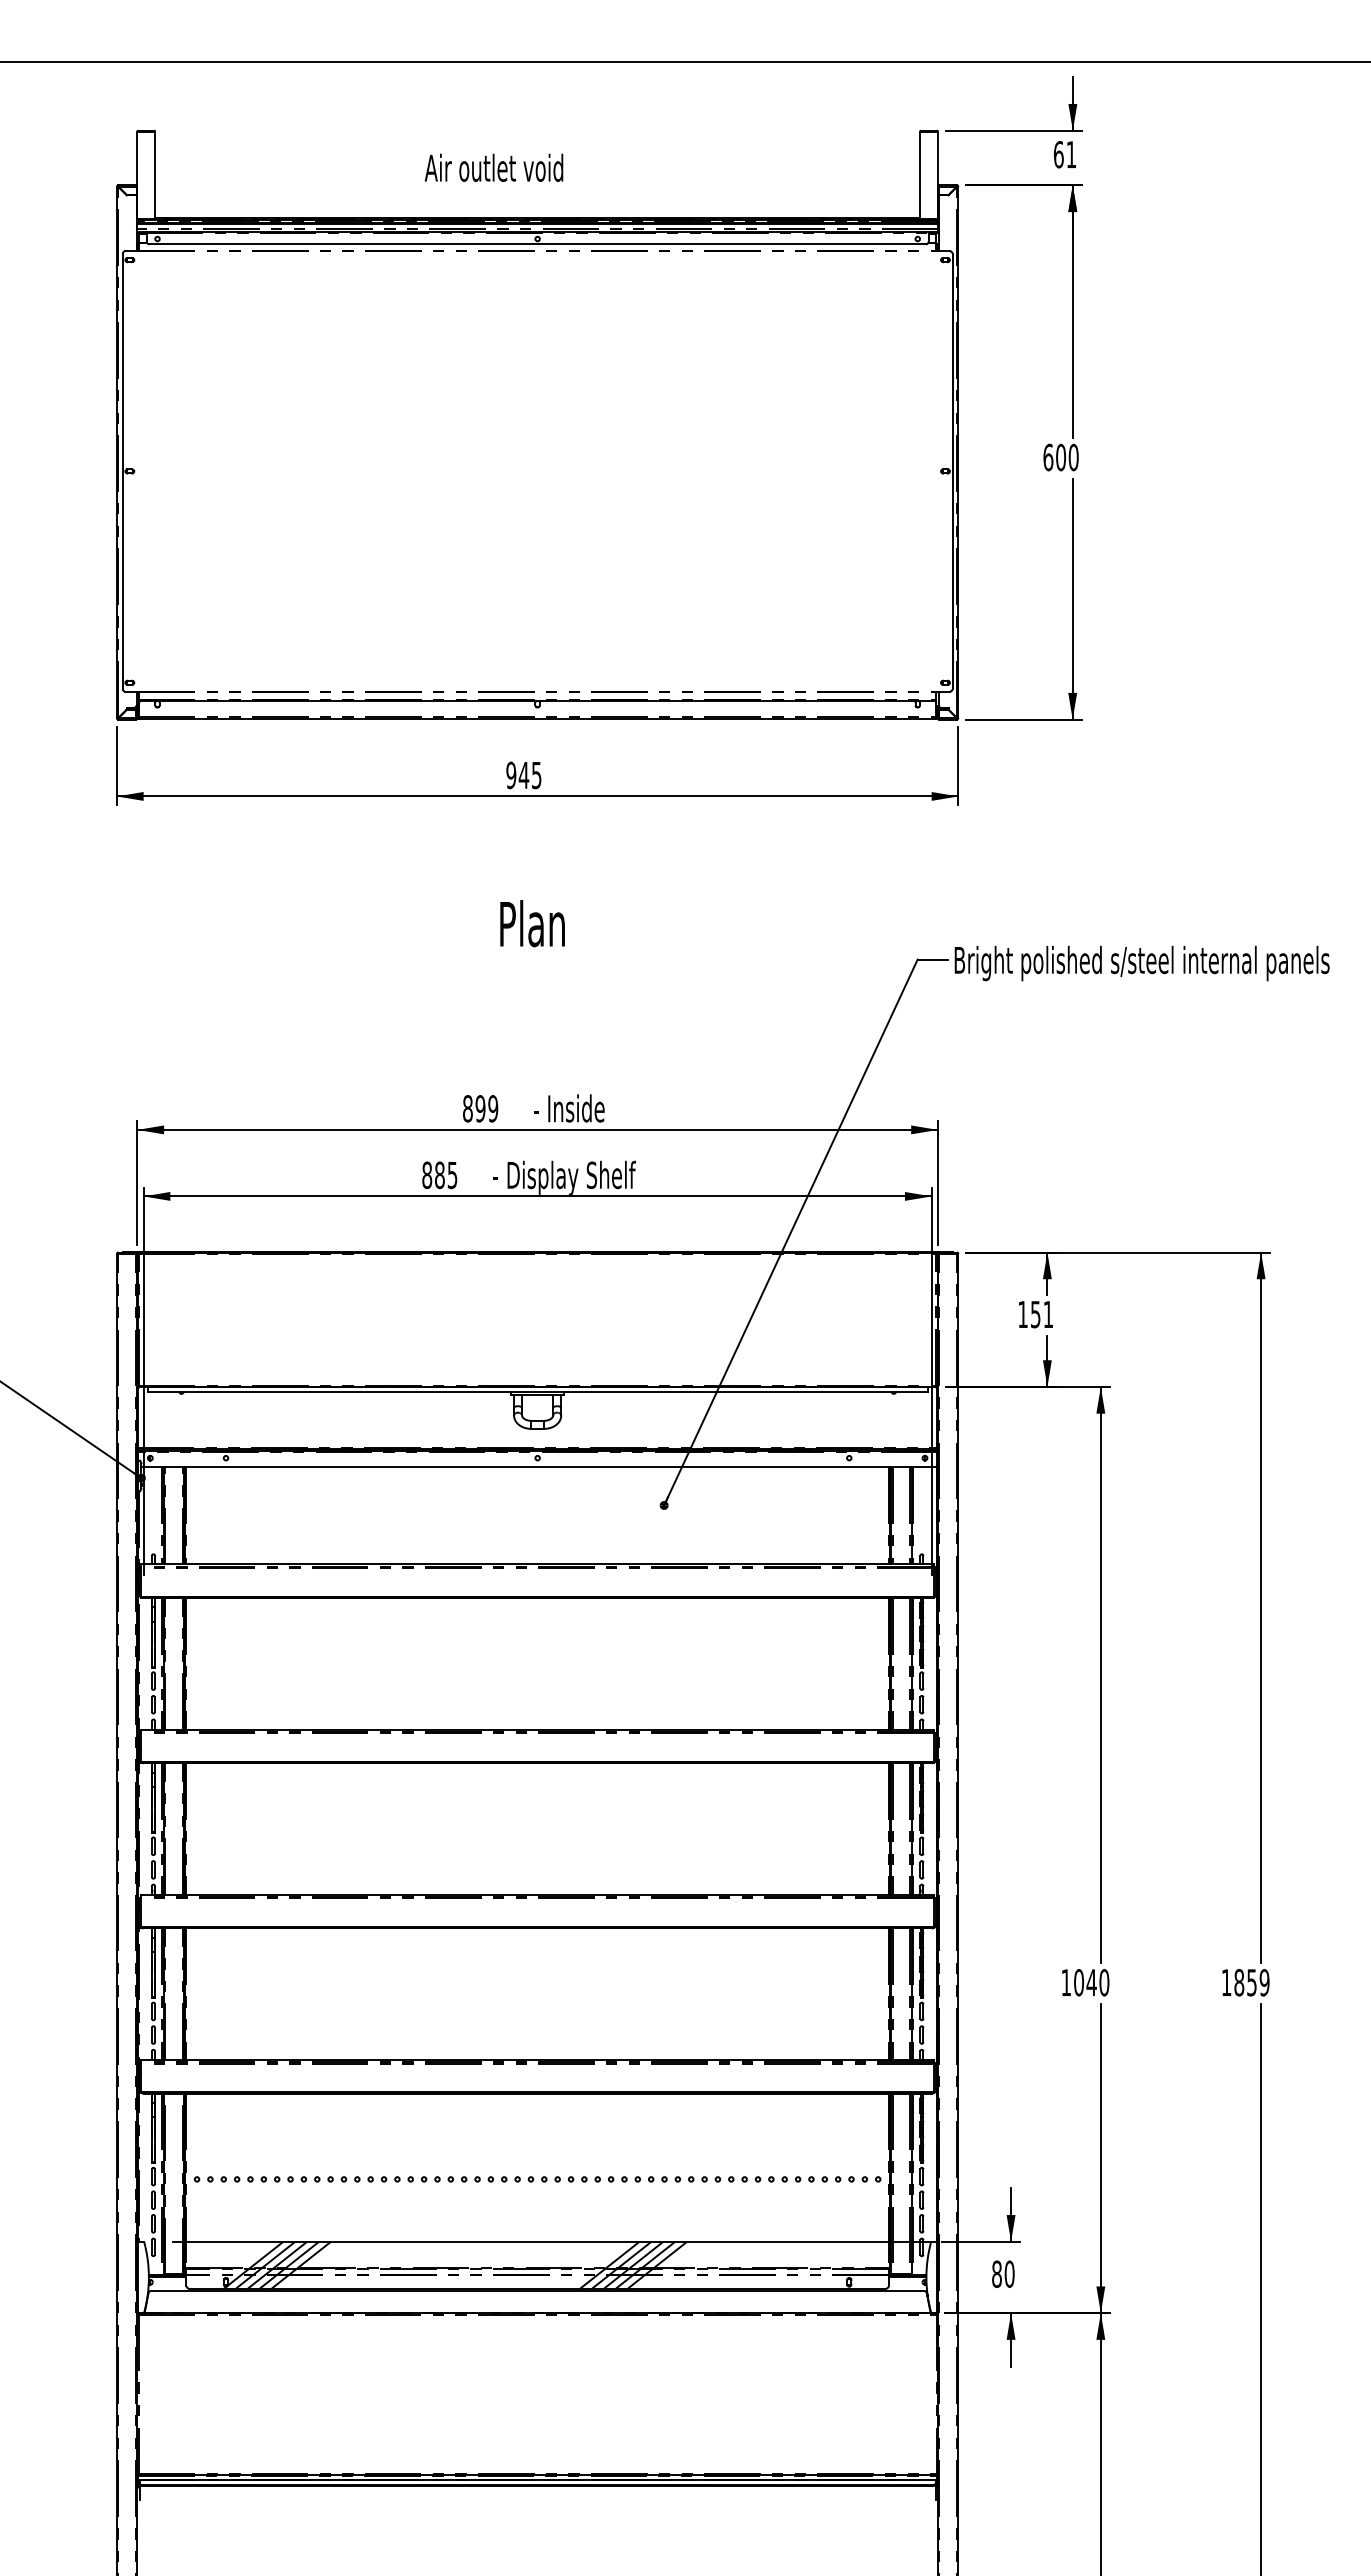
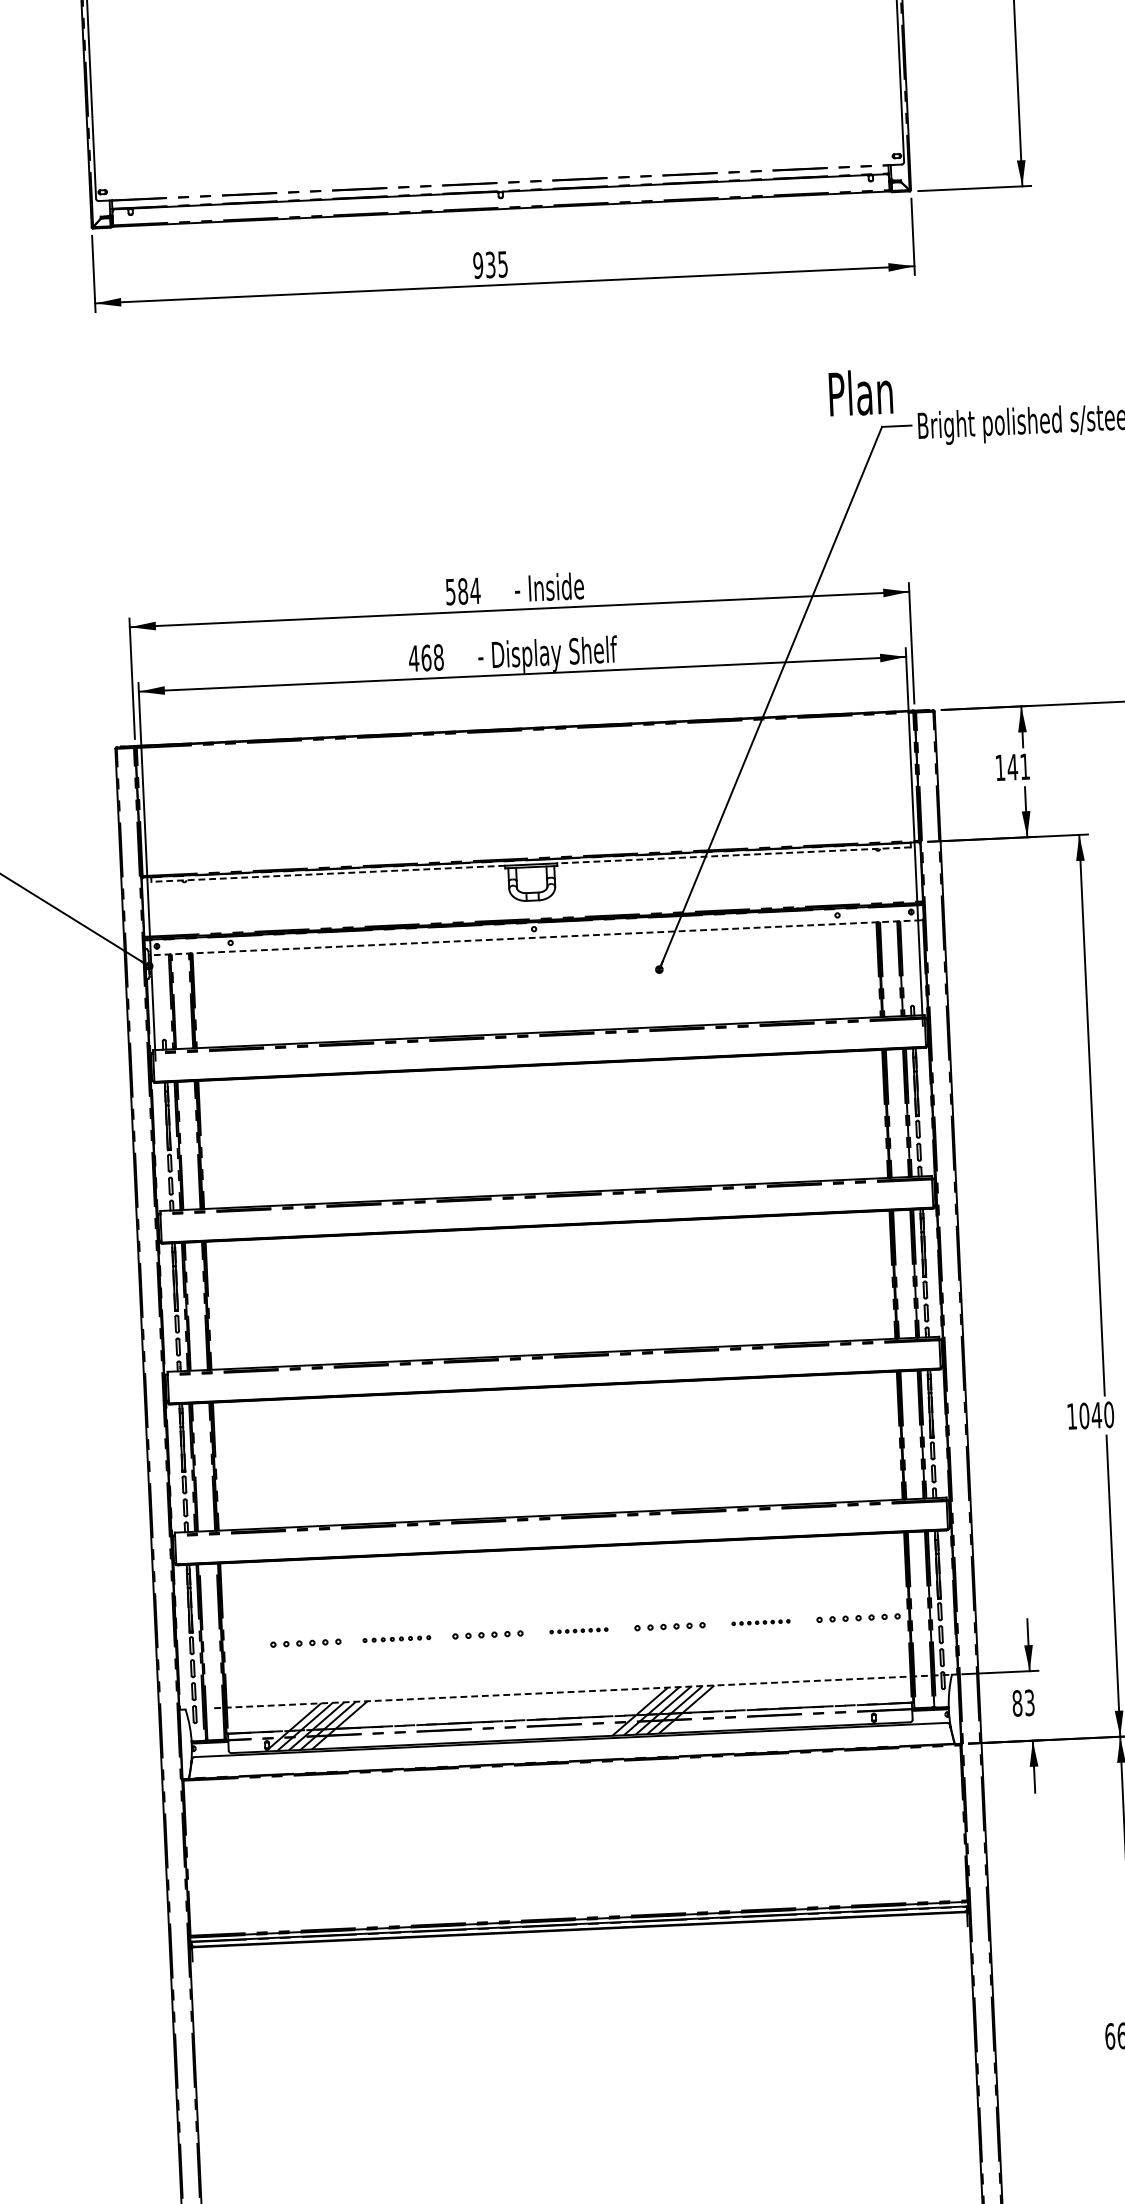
text: (523, 775) -> (490, 265), 945 -> 935
text: (532, 923) -> (860, 392), moved
text: (480, 1108) -> (462, 591), 899 -> 584
text: (439, 1175) -> (426, 658), 885 -> 468
text: (1035, 1314) -> (1012, 767), 151 -> 141
line: (329, 1391) -> (328, 873), solid -> dashed
line: (746, 1391) -> (734, 855), solid -> dashed
line: (538, 1467) -> (535, 938), solid -> dashed
part: (210, 2179) -> (247, 1645), removed
part: (363, 2179) -> (396, 1639), size x0.7
part: (550, 2179) -> (578, 1630), size x0.6
part: (737, 2179) -> (760, 1622), size x0.6
line: (552, 2241) -> (583, 1691), solid -> dashed
text: (1009, 2274) -> (1029, 1703), 80 -> 83

